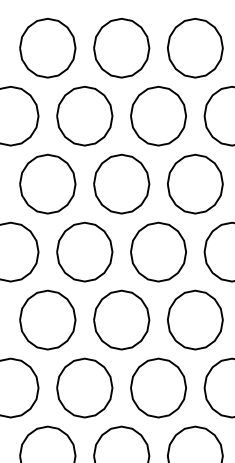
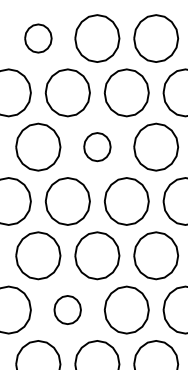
part: (48, 48) -> (38, 38), size x0.6
part: (121, 183) -> (97, 146), size x0.6
part: (84, 387) -> (67, 309), size x0.6

